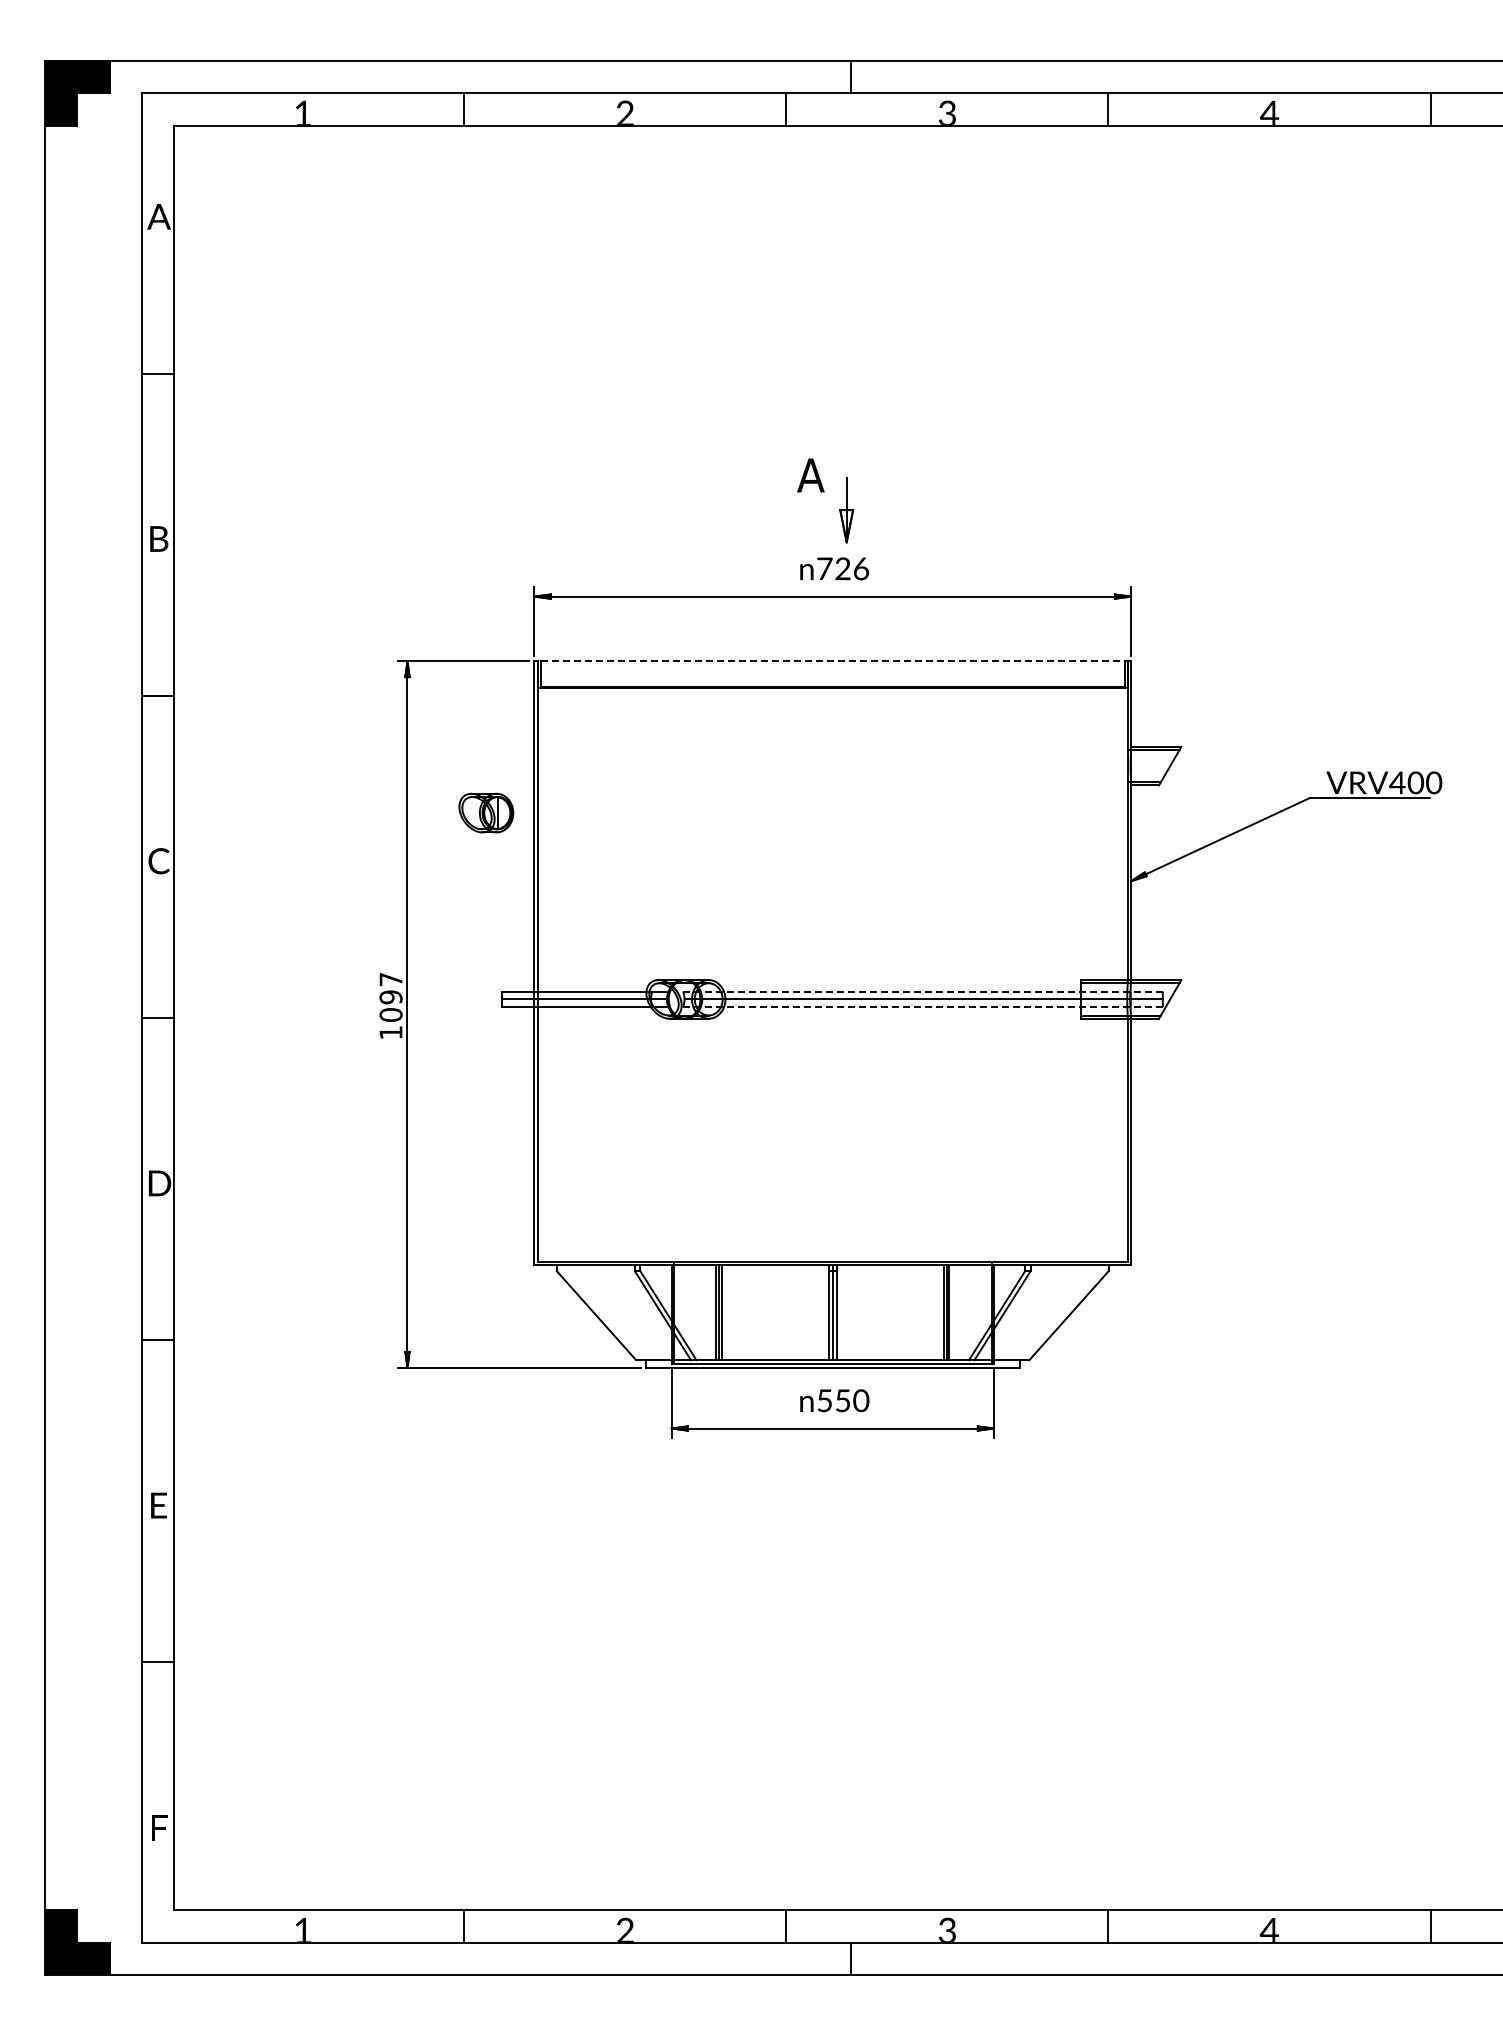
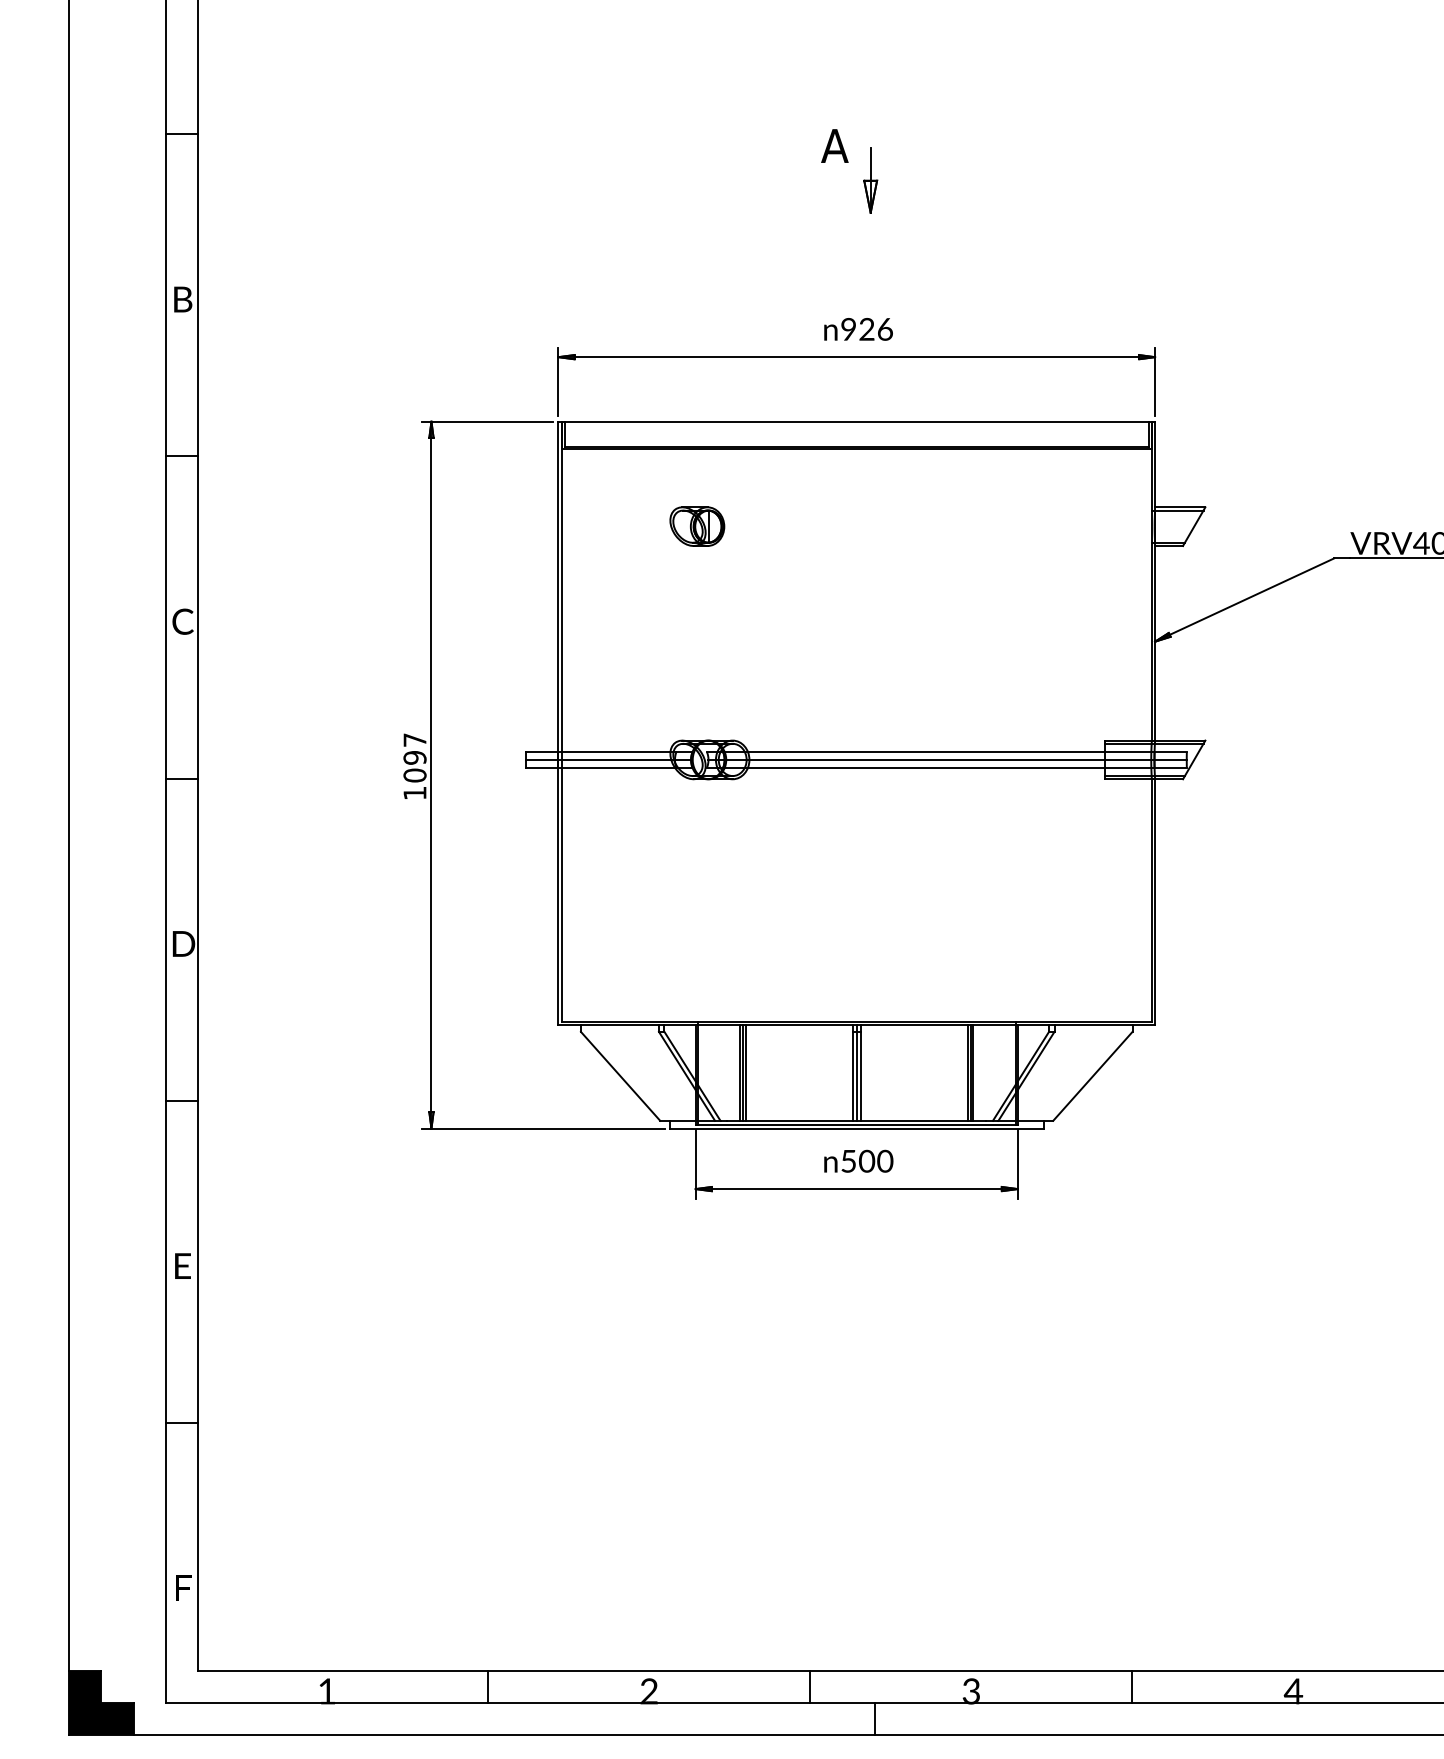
part: (824, 492) -> (848, 163), moved
text: (824, 568) -> (848, 329), 726 -> 926
line: (832, 661) -> (856, 422), dashed -> solid
part: (486, 812) -> (697, 526), moved
line: (922, 991) -> (946, 752), dashed -> solid
line: (922, 1007) -> (946, 768), dashed -> solid
text: (843, 1400) -> (867, 1161), 550 -> 500

